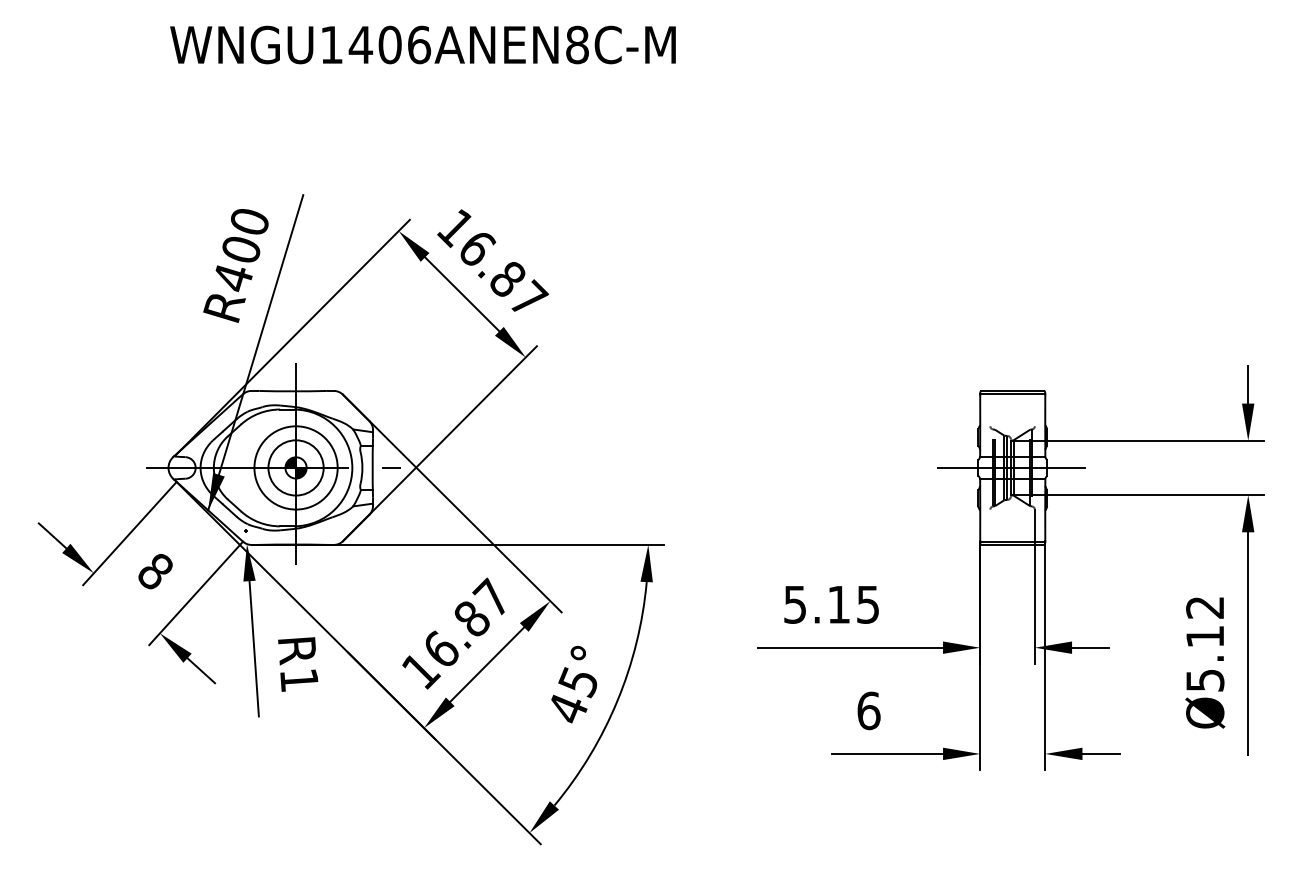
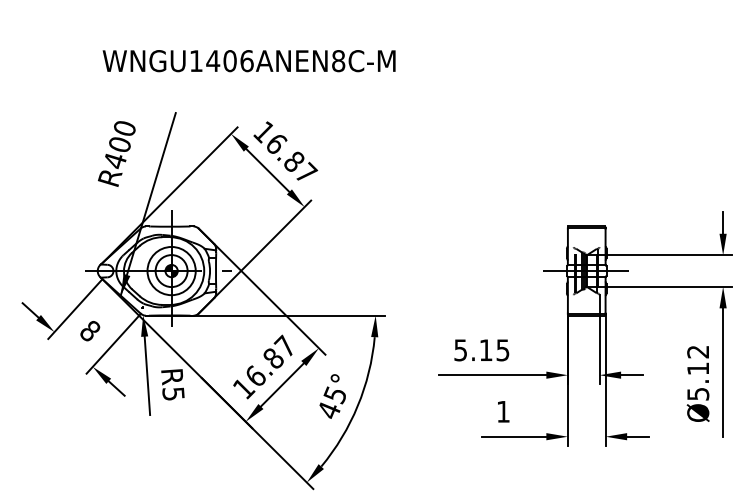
text: (421, 45) -> (248, 61), moved
text: (235, 264) -> (116, 153), moved
text: (299, 679) -> (173, 393), R1 -> R5
text: (869, 710) -> (503, 411), 6 -> 1

